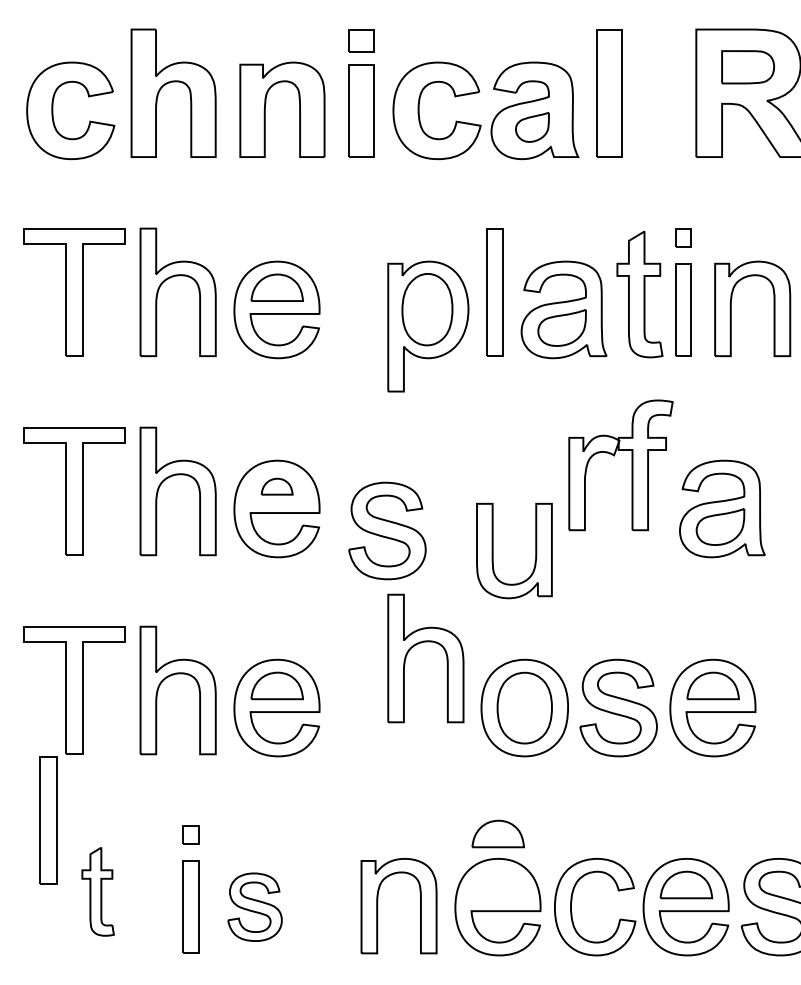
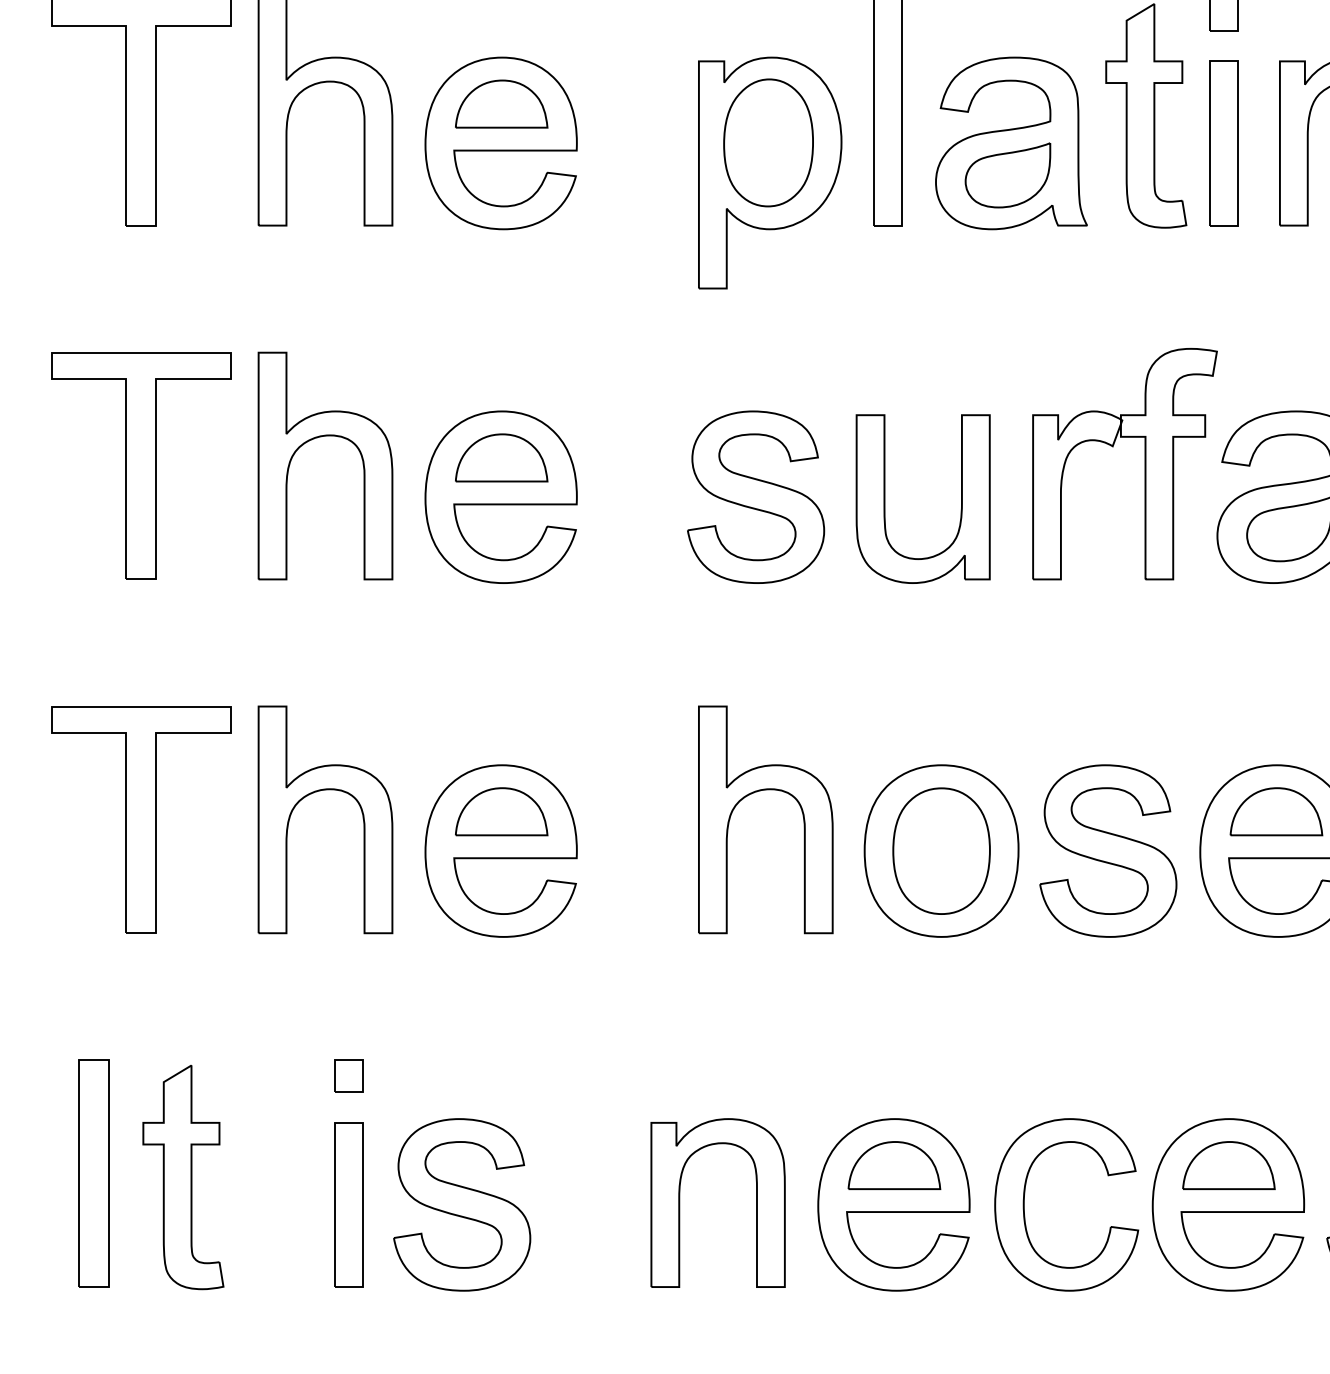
part: (614, 456) -> (1113, 448), moved
part: (276, 486) -> (500, 457), size x1.67
part: (387, 530) -> (756, 496), moved
part: (493, 551) -> (885, 499), moved
part: (421, 643) -> (758, 793), moved
part: (48, 820) -> (95, 1173), moved
part: (497, 833) -> (893, 1164), moved
part: (97, 891) -> (182, 1177), size x1.43
part: (254, 907) -> (461, 1205), size x1.43

